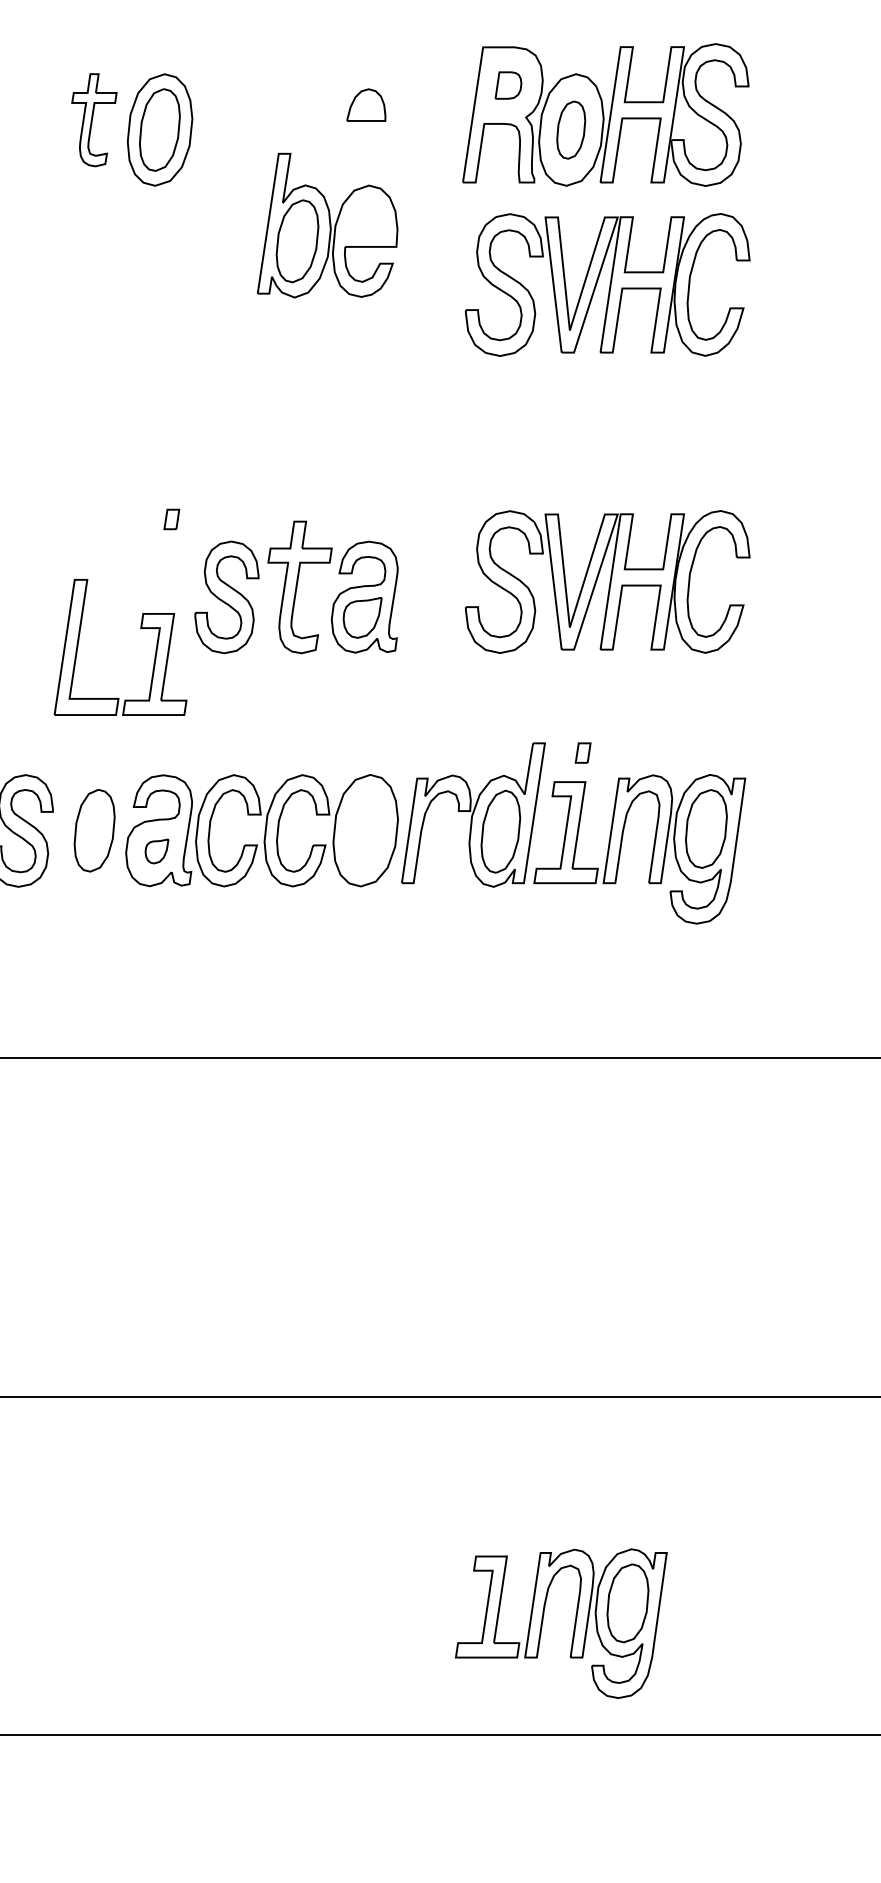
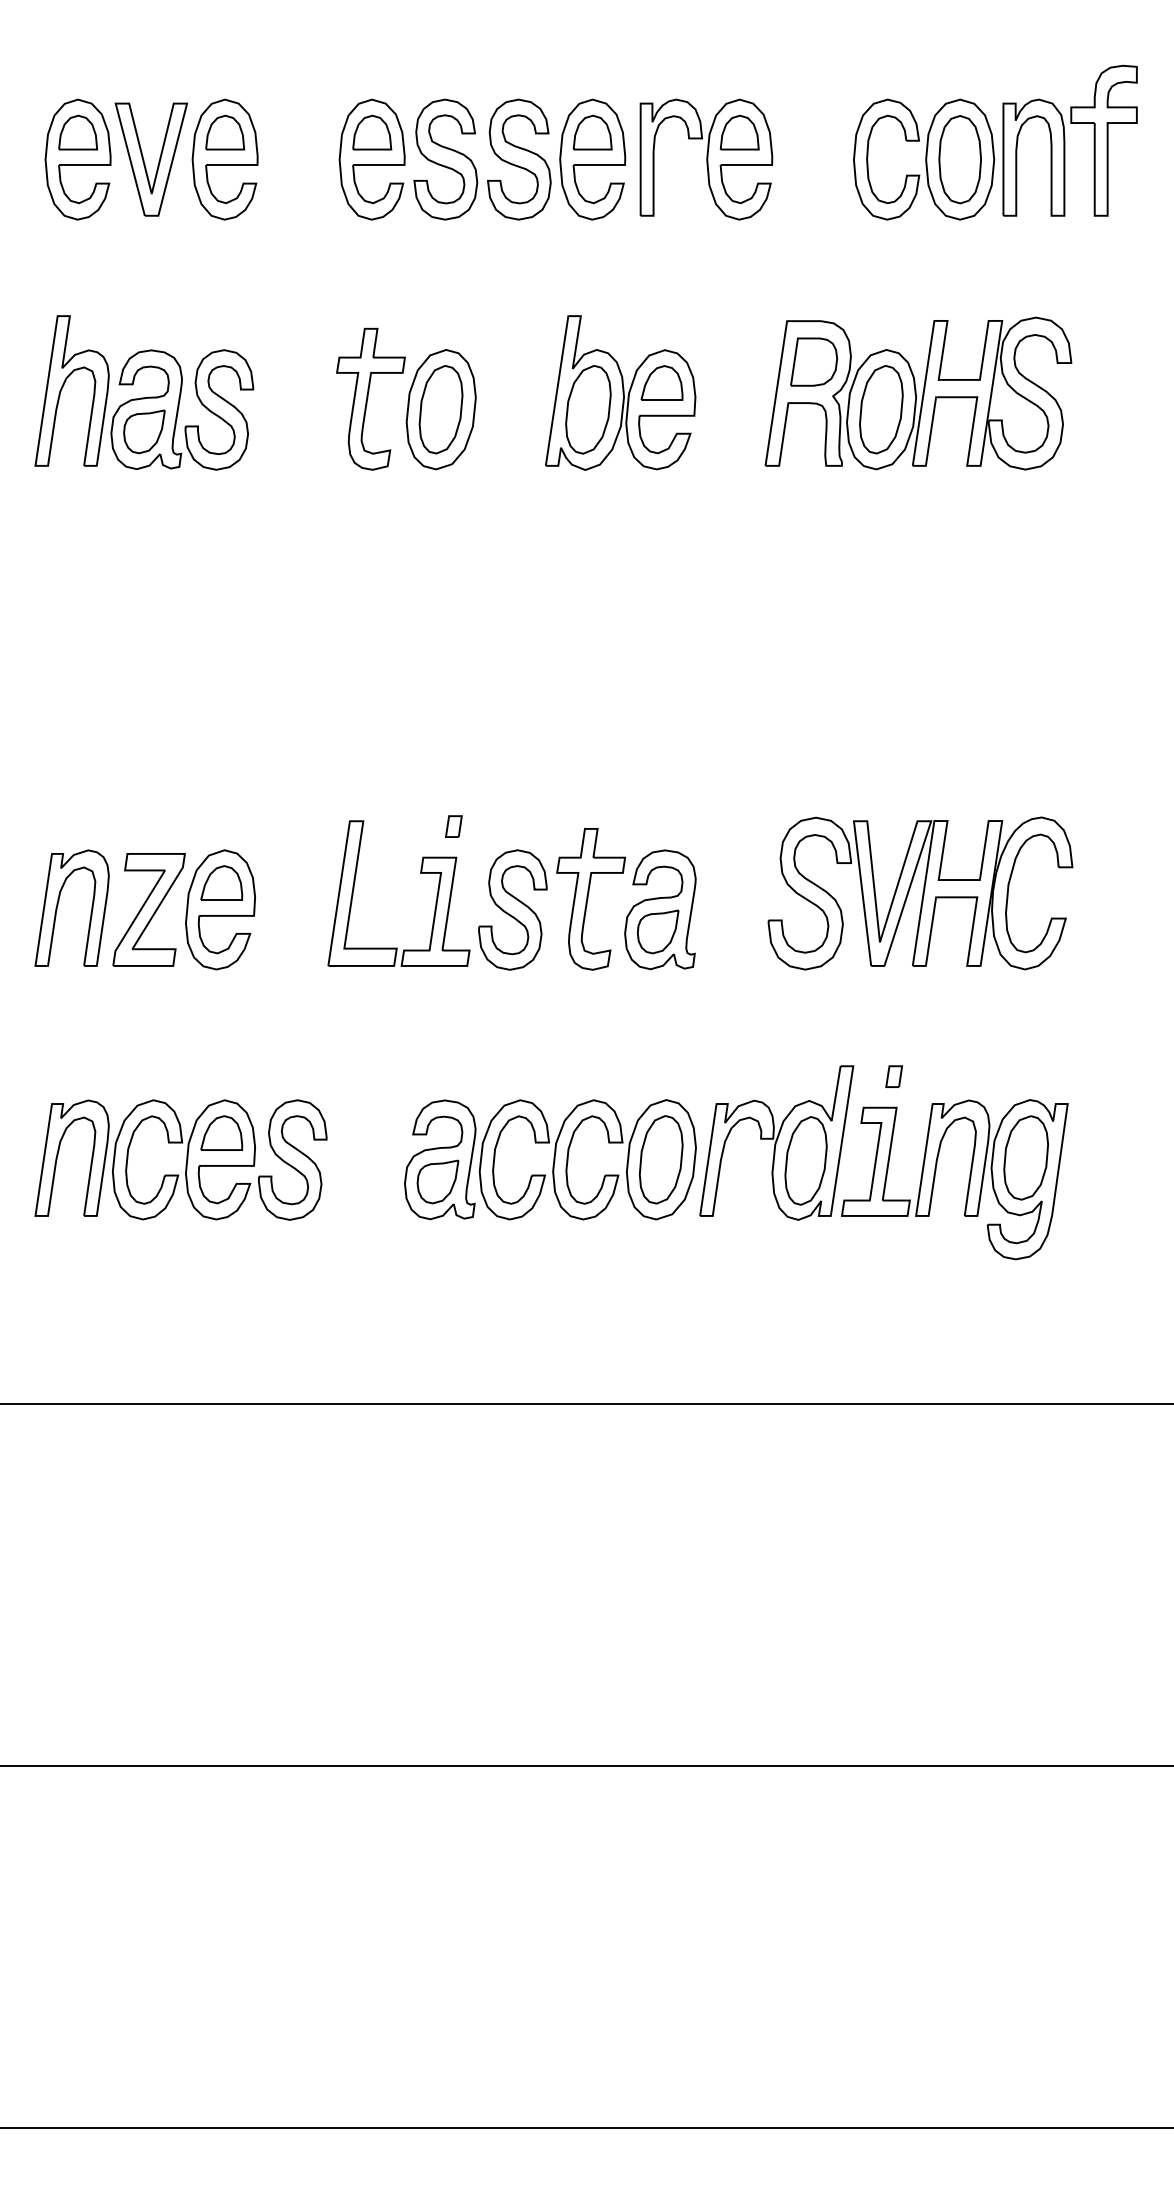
part: (508, 85) -> (814, 361), size x1.67
part: (93, 119) -> (370, 398), size x1.43
part: (571, 129) -> (881, 409), size x1.43
part: (327, 225) -> (620, 392), moved
part: (607, 284) -> (920, 575), removed
part: (140, 628) -> (420, 873), moved
part: (93, 830) -> (660, 1159), moved
part: (156, 850) -> (437, 1181), size x1.67
part: (574, 1624) -> (884, 2009), removed

